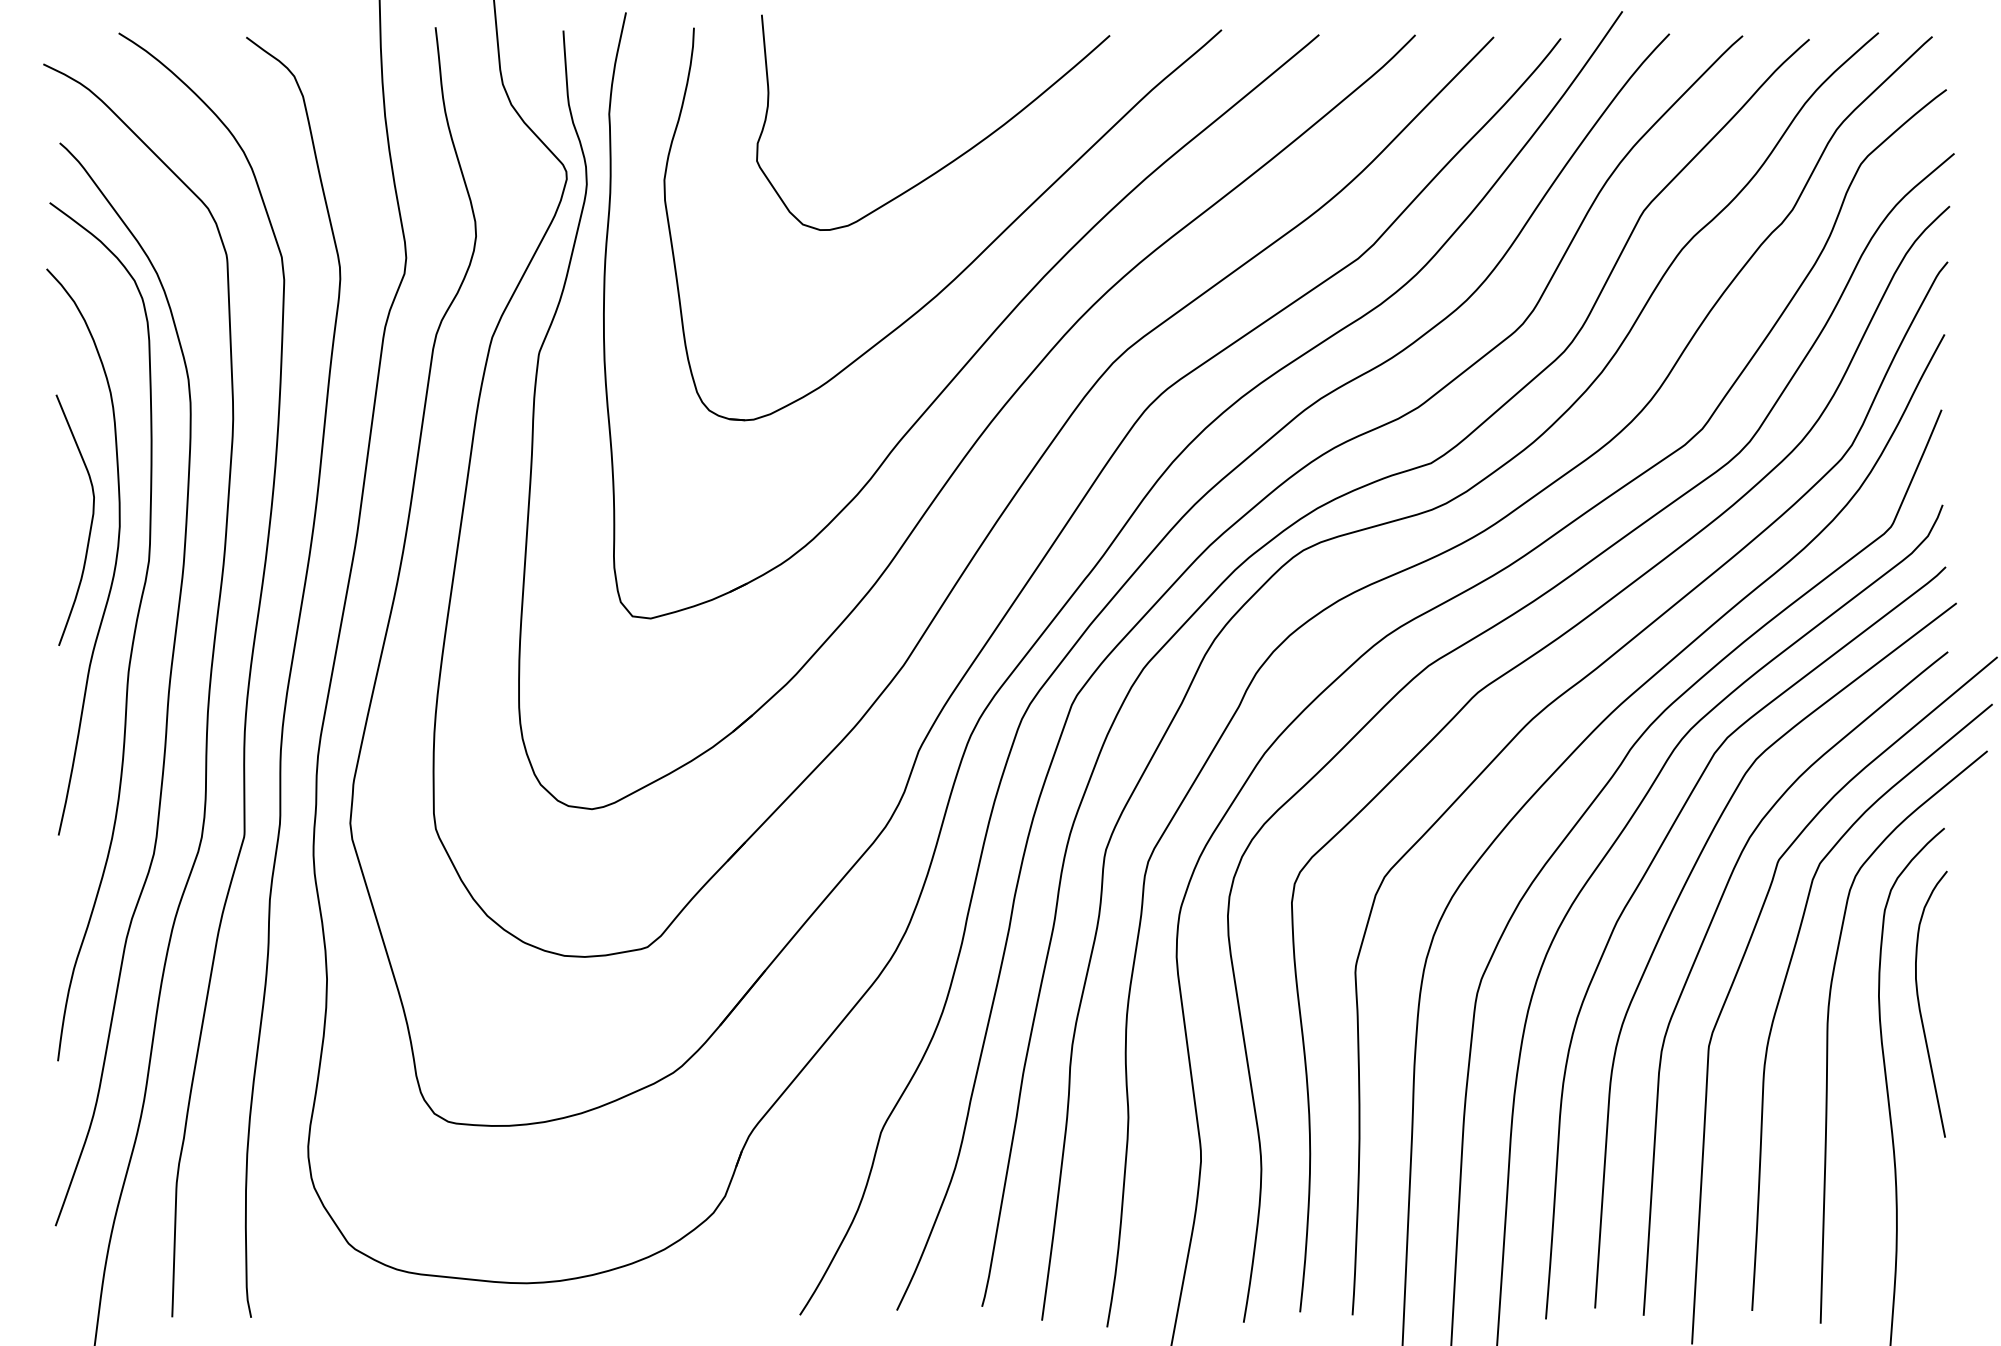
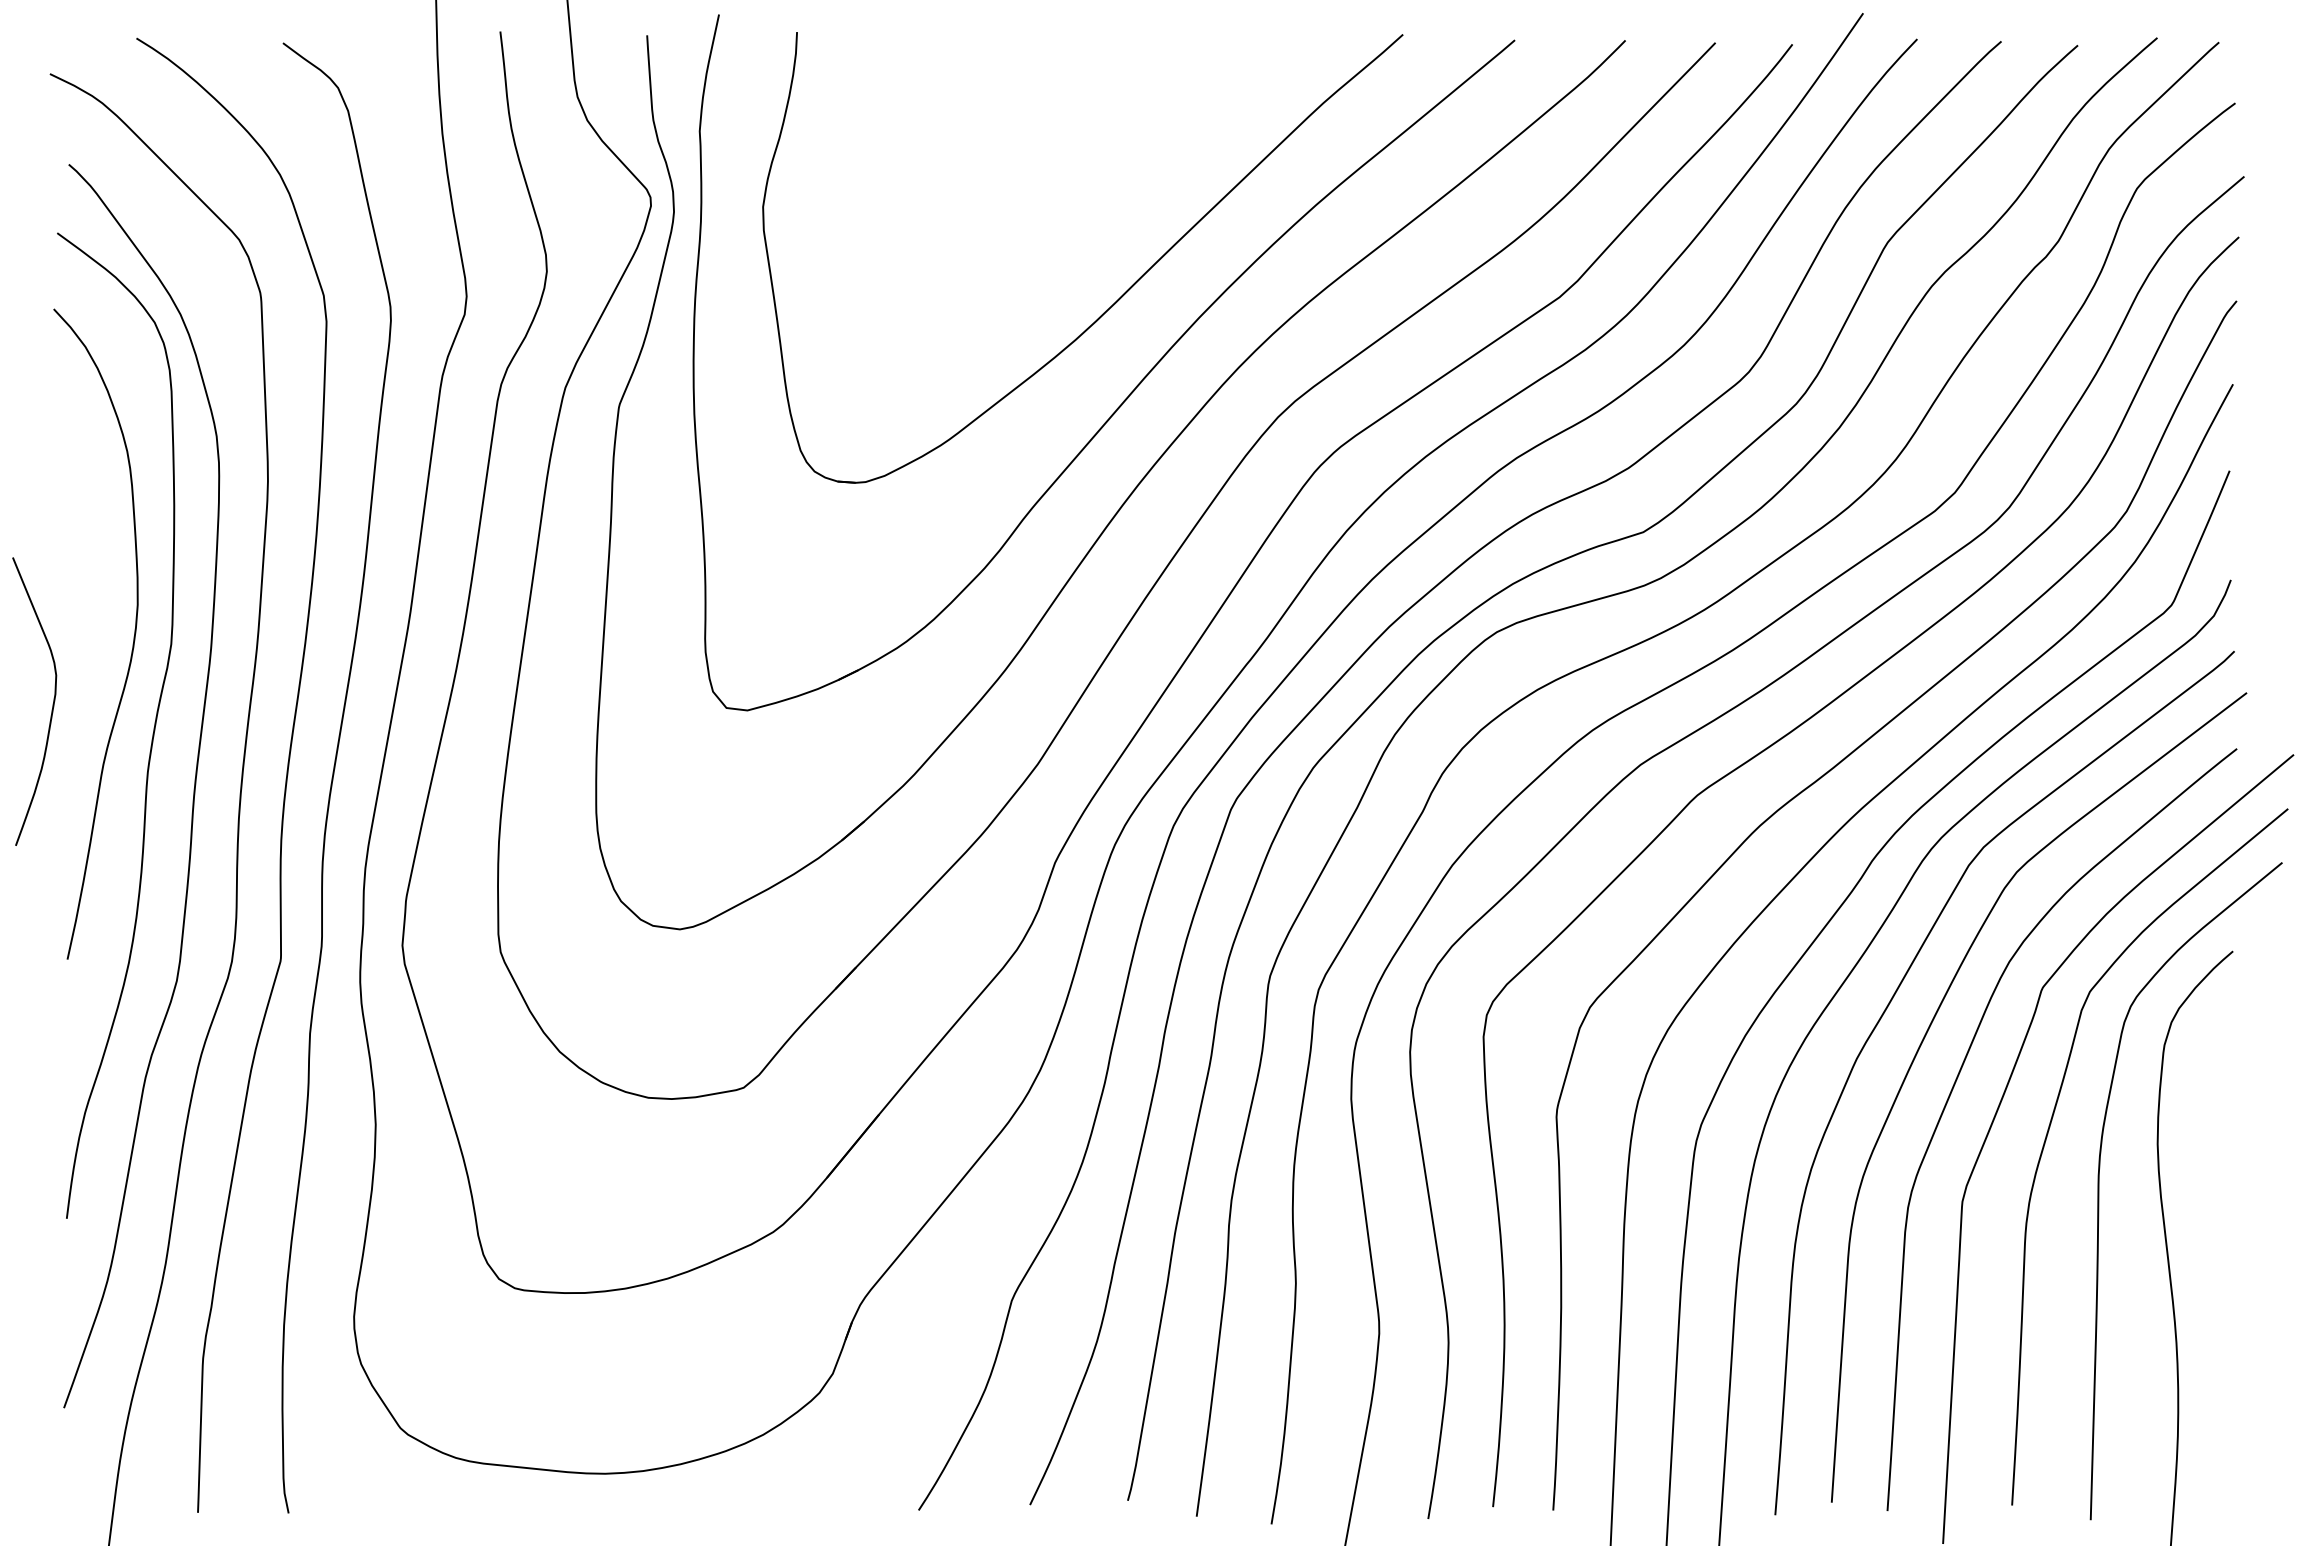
curve: (956, 157) -> (1098, 181), removed
curve: (90, 522) -> (52, 704), moved
curve: (1920, 1007) -> (2205, 1157), removed

